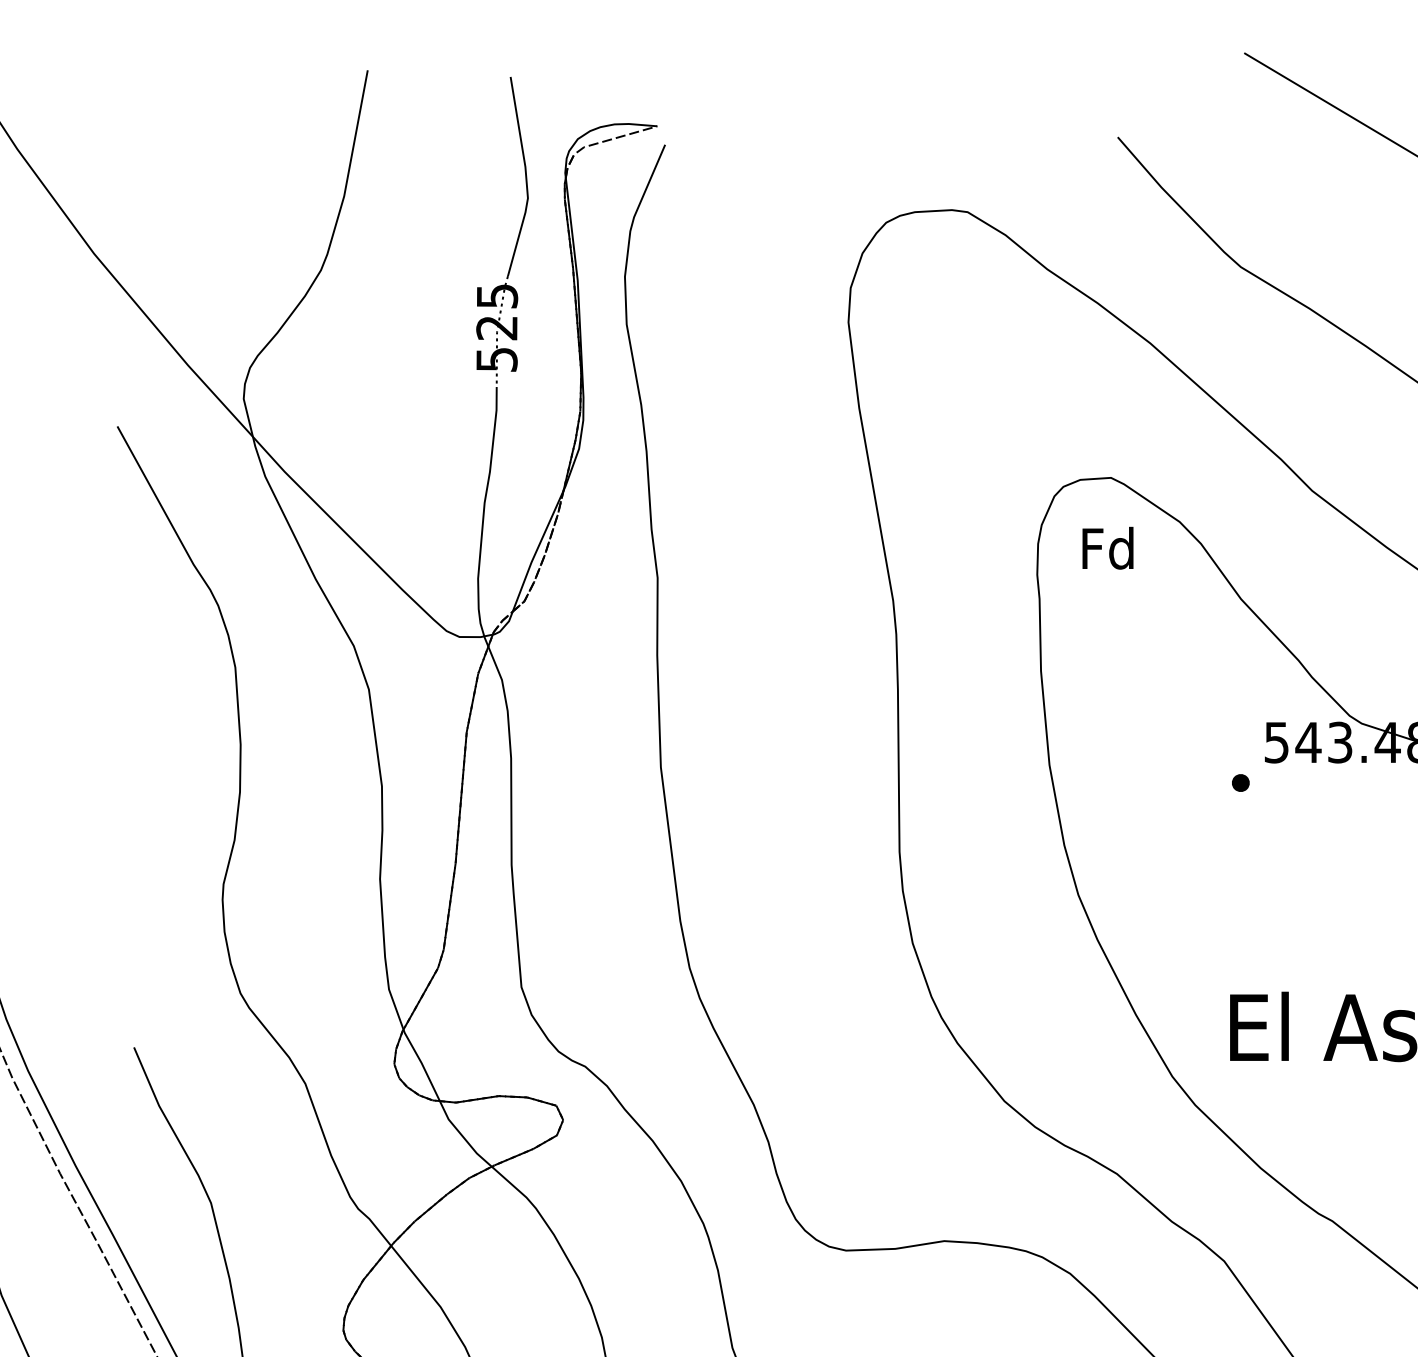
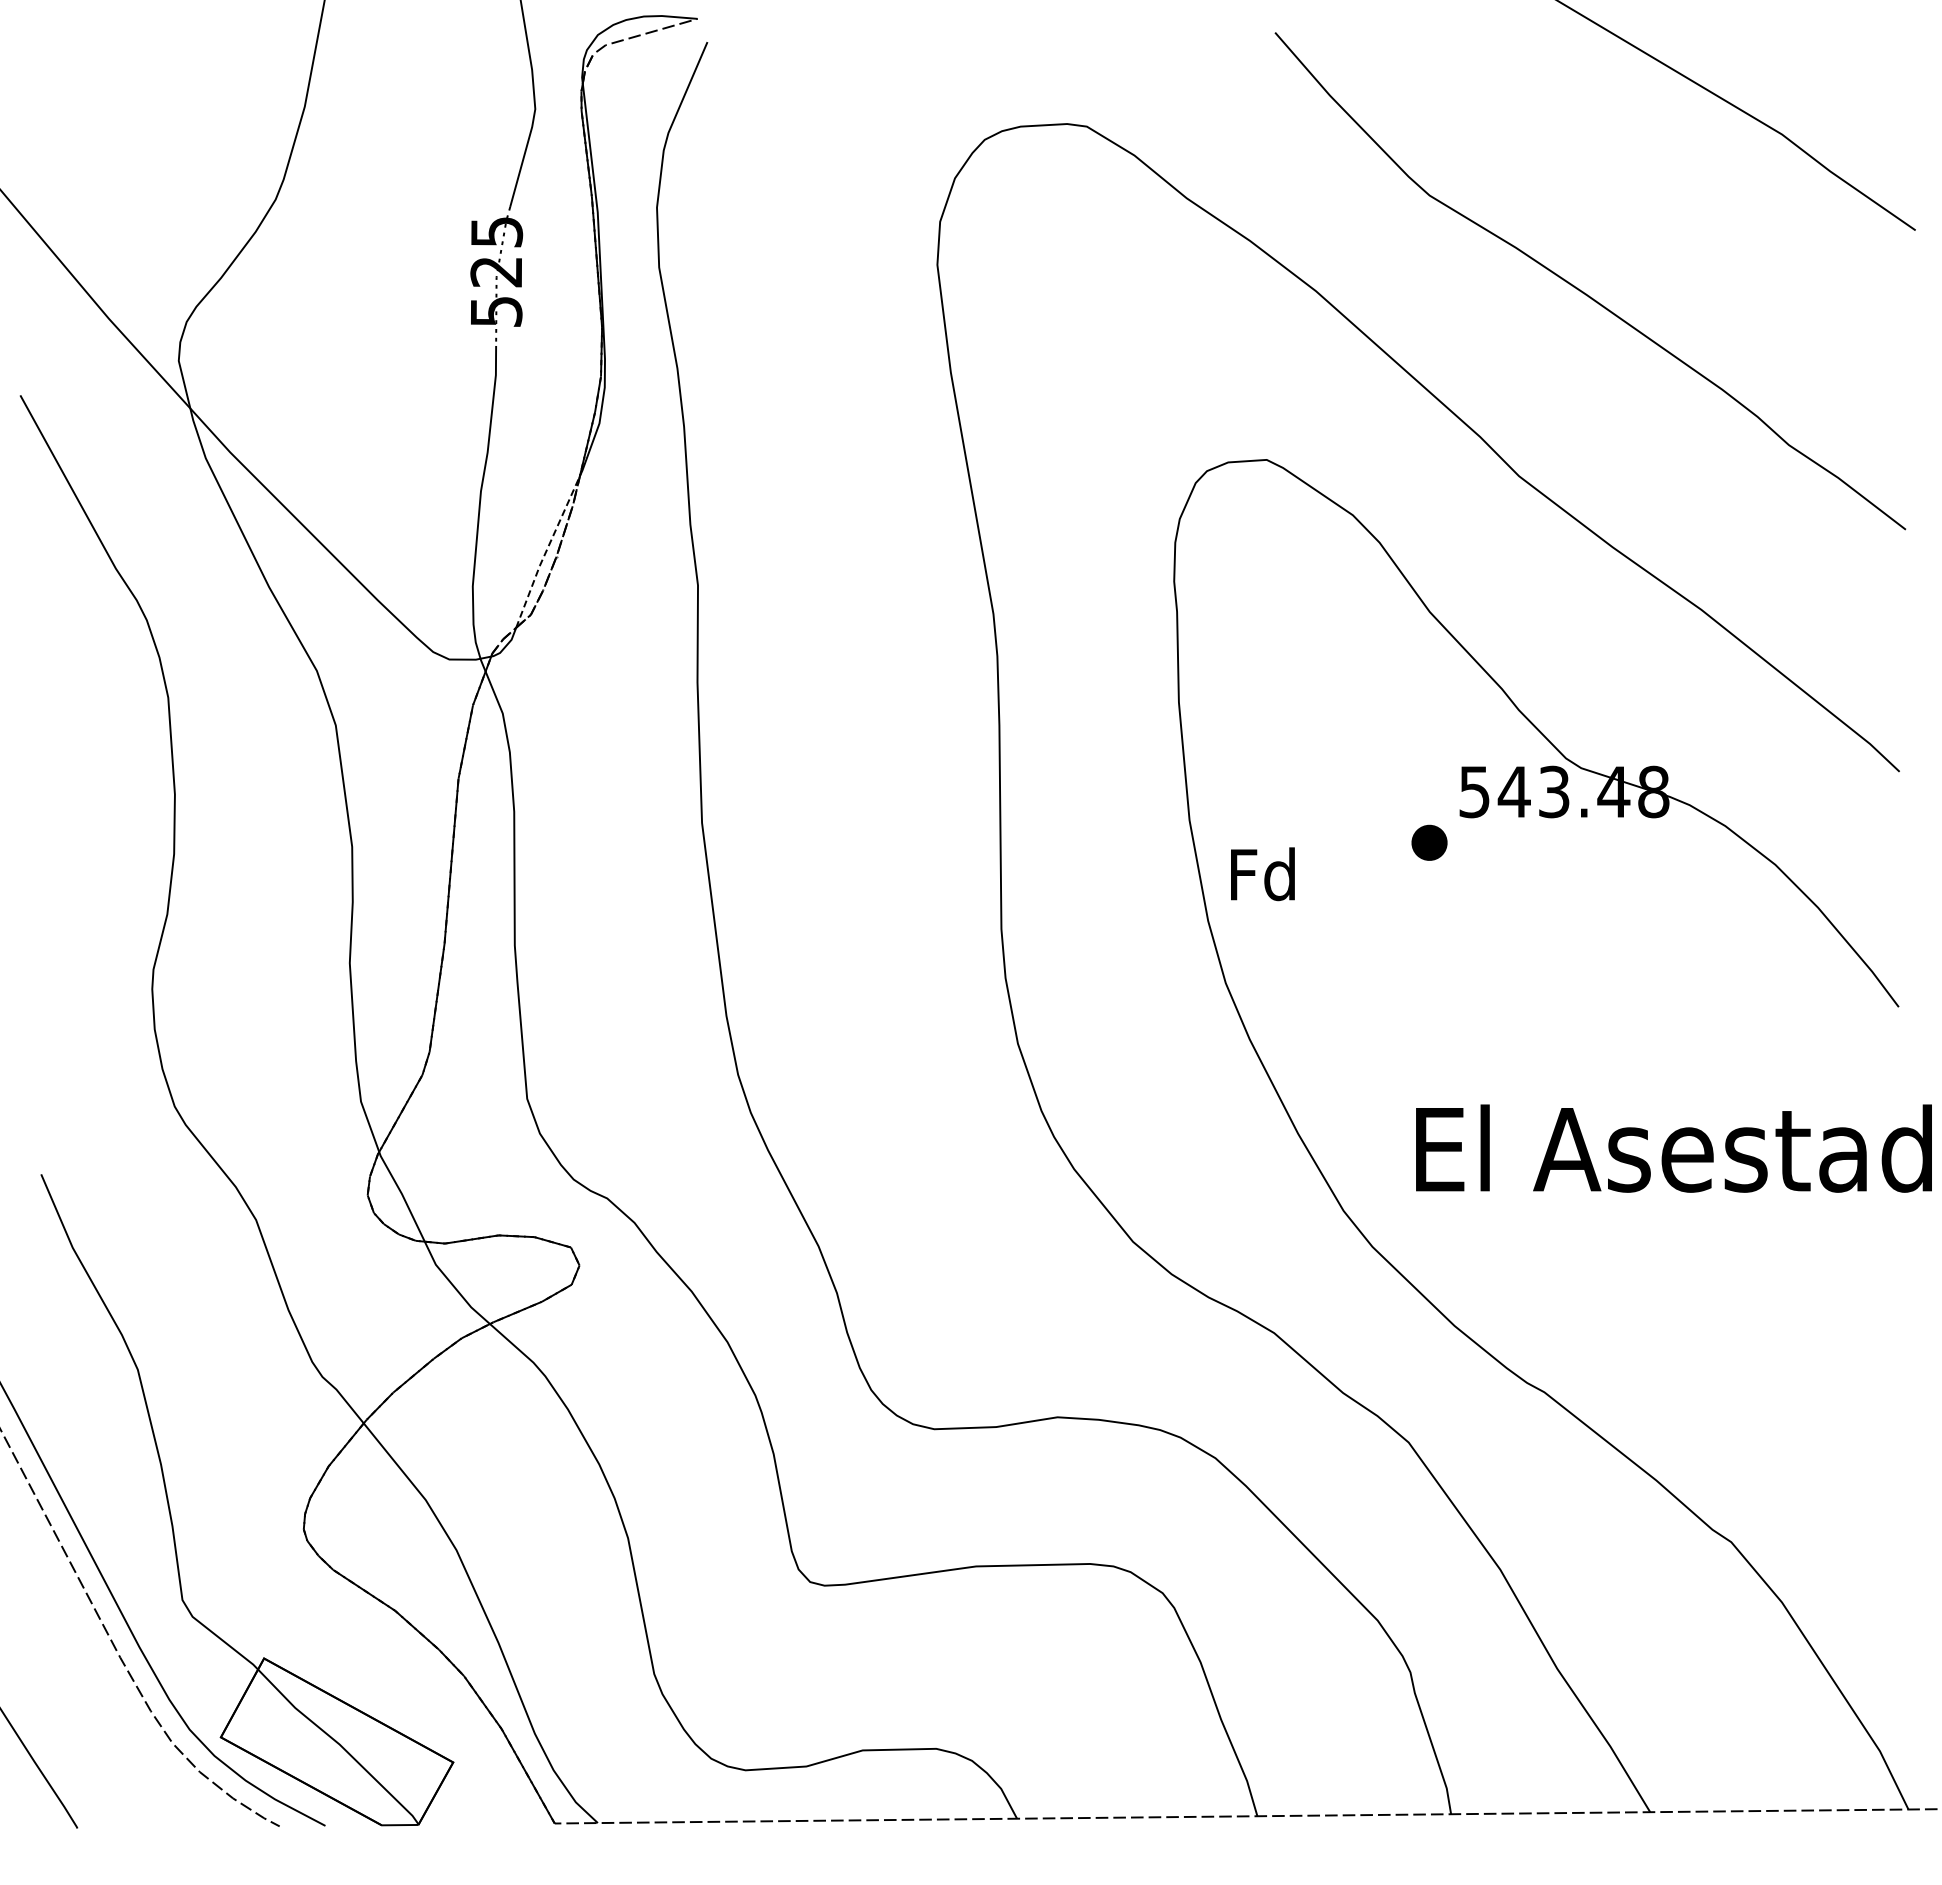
text: (1107, 548) -> (1262, 874), moved
line: (536, 550) -> (546, 551), solid -> dashed
part: (1240, 782) -> (1429, 842), size x1.6

